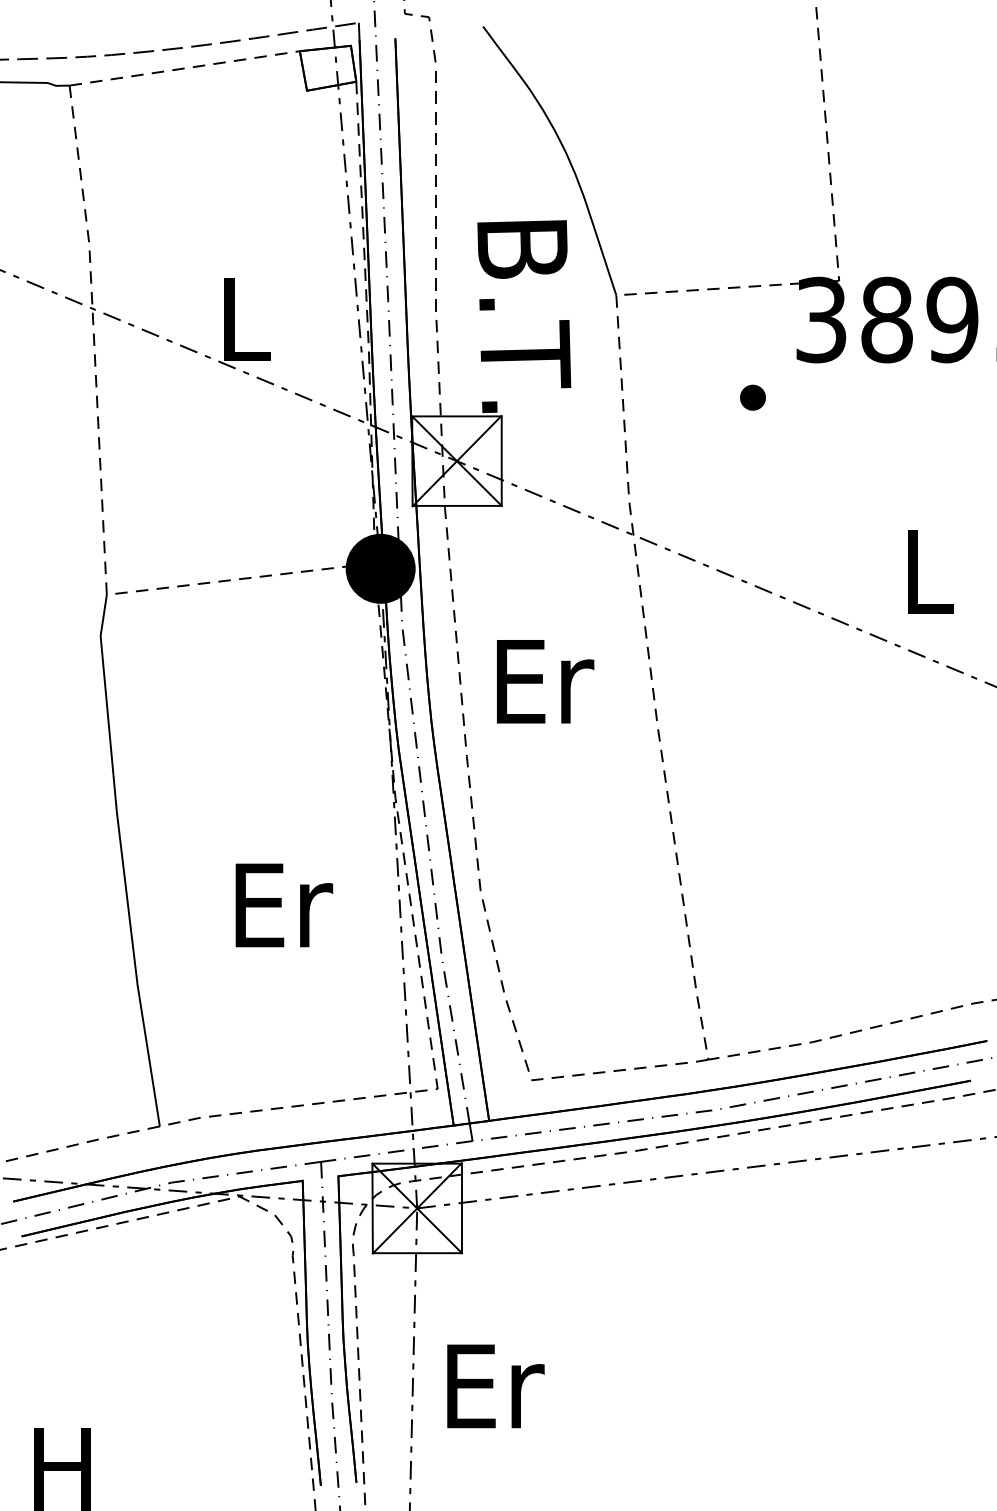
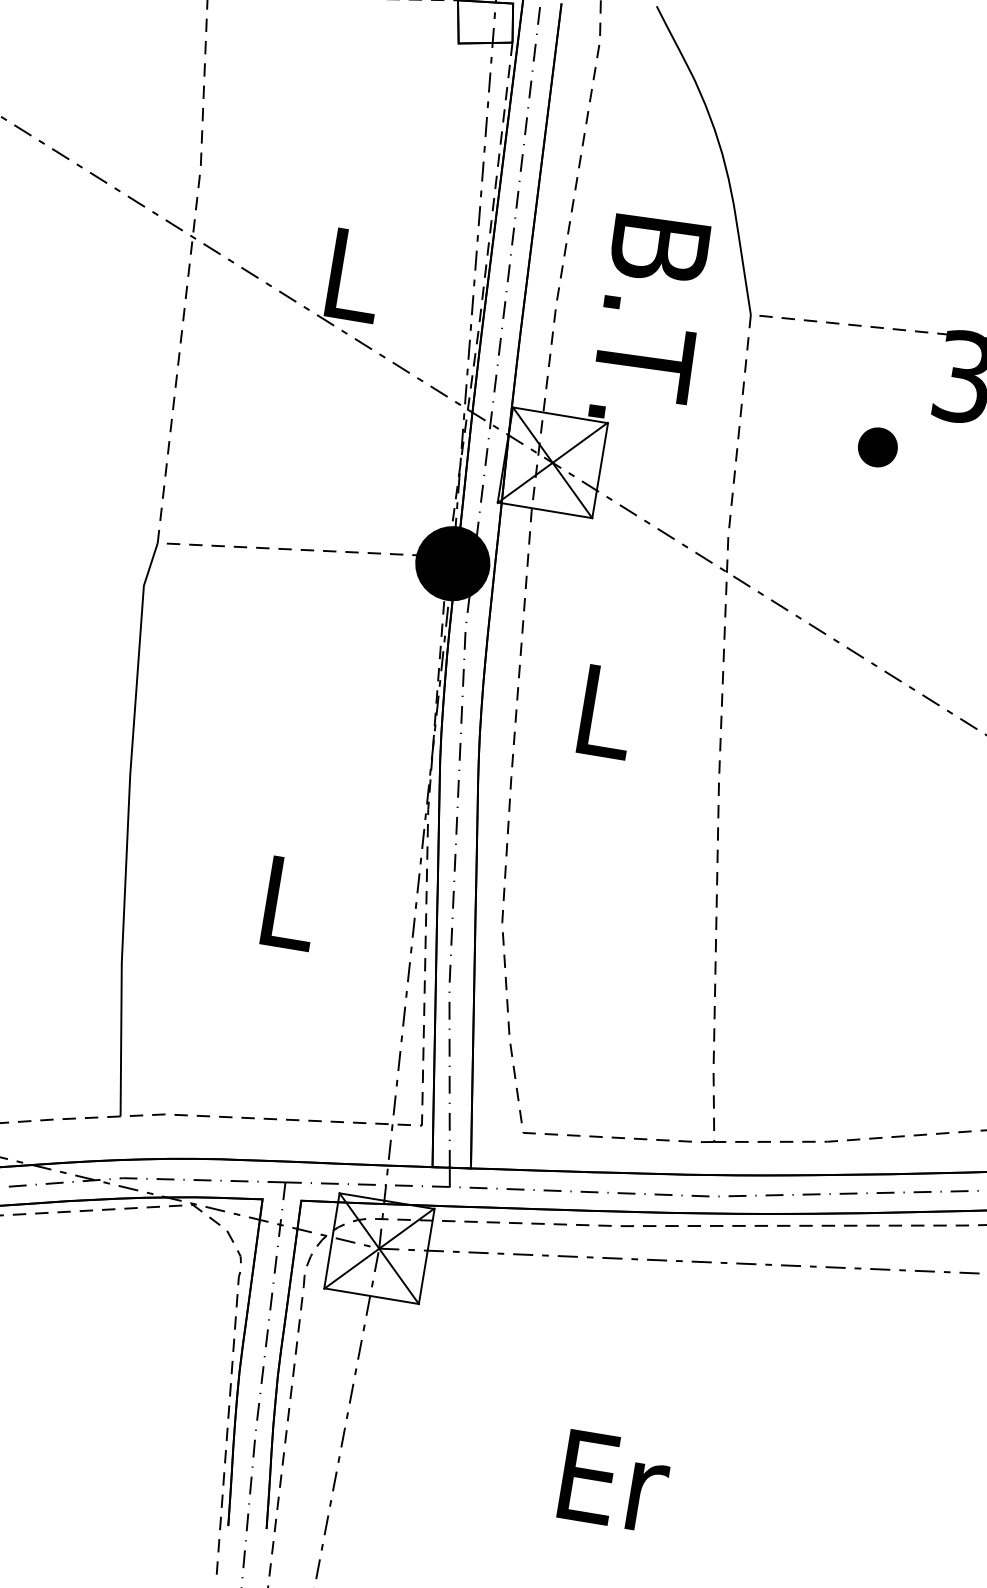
part: (752, 397) -> (877, 447), size x1.43
text: (545, 681) -> (607, 712), Er -> L
text: (284, 905) -> (291, 903), Er -> L
text: (495, 1386) -> (614, 1481), moved

